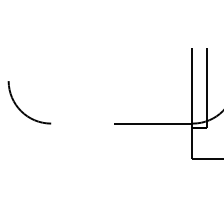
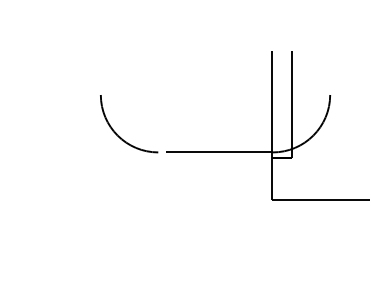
arc: (22, 111) -> (119, 135), moved

